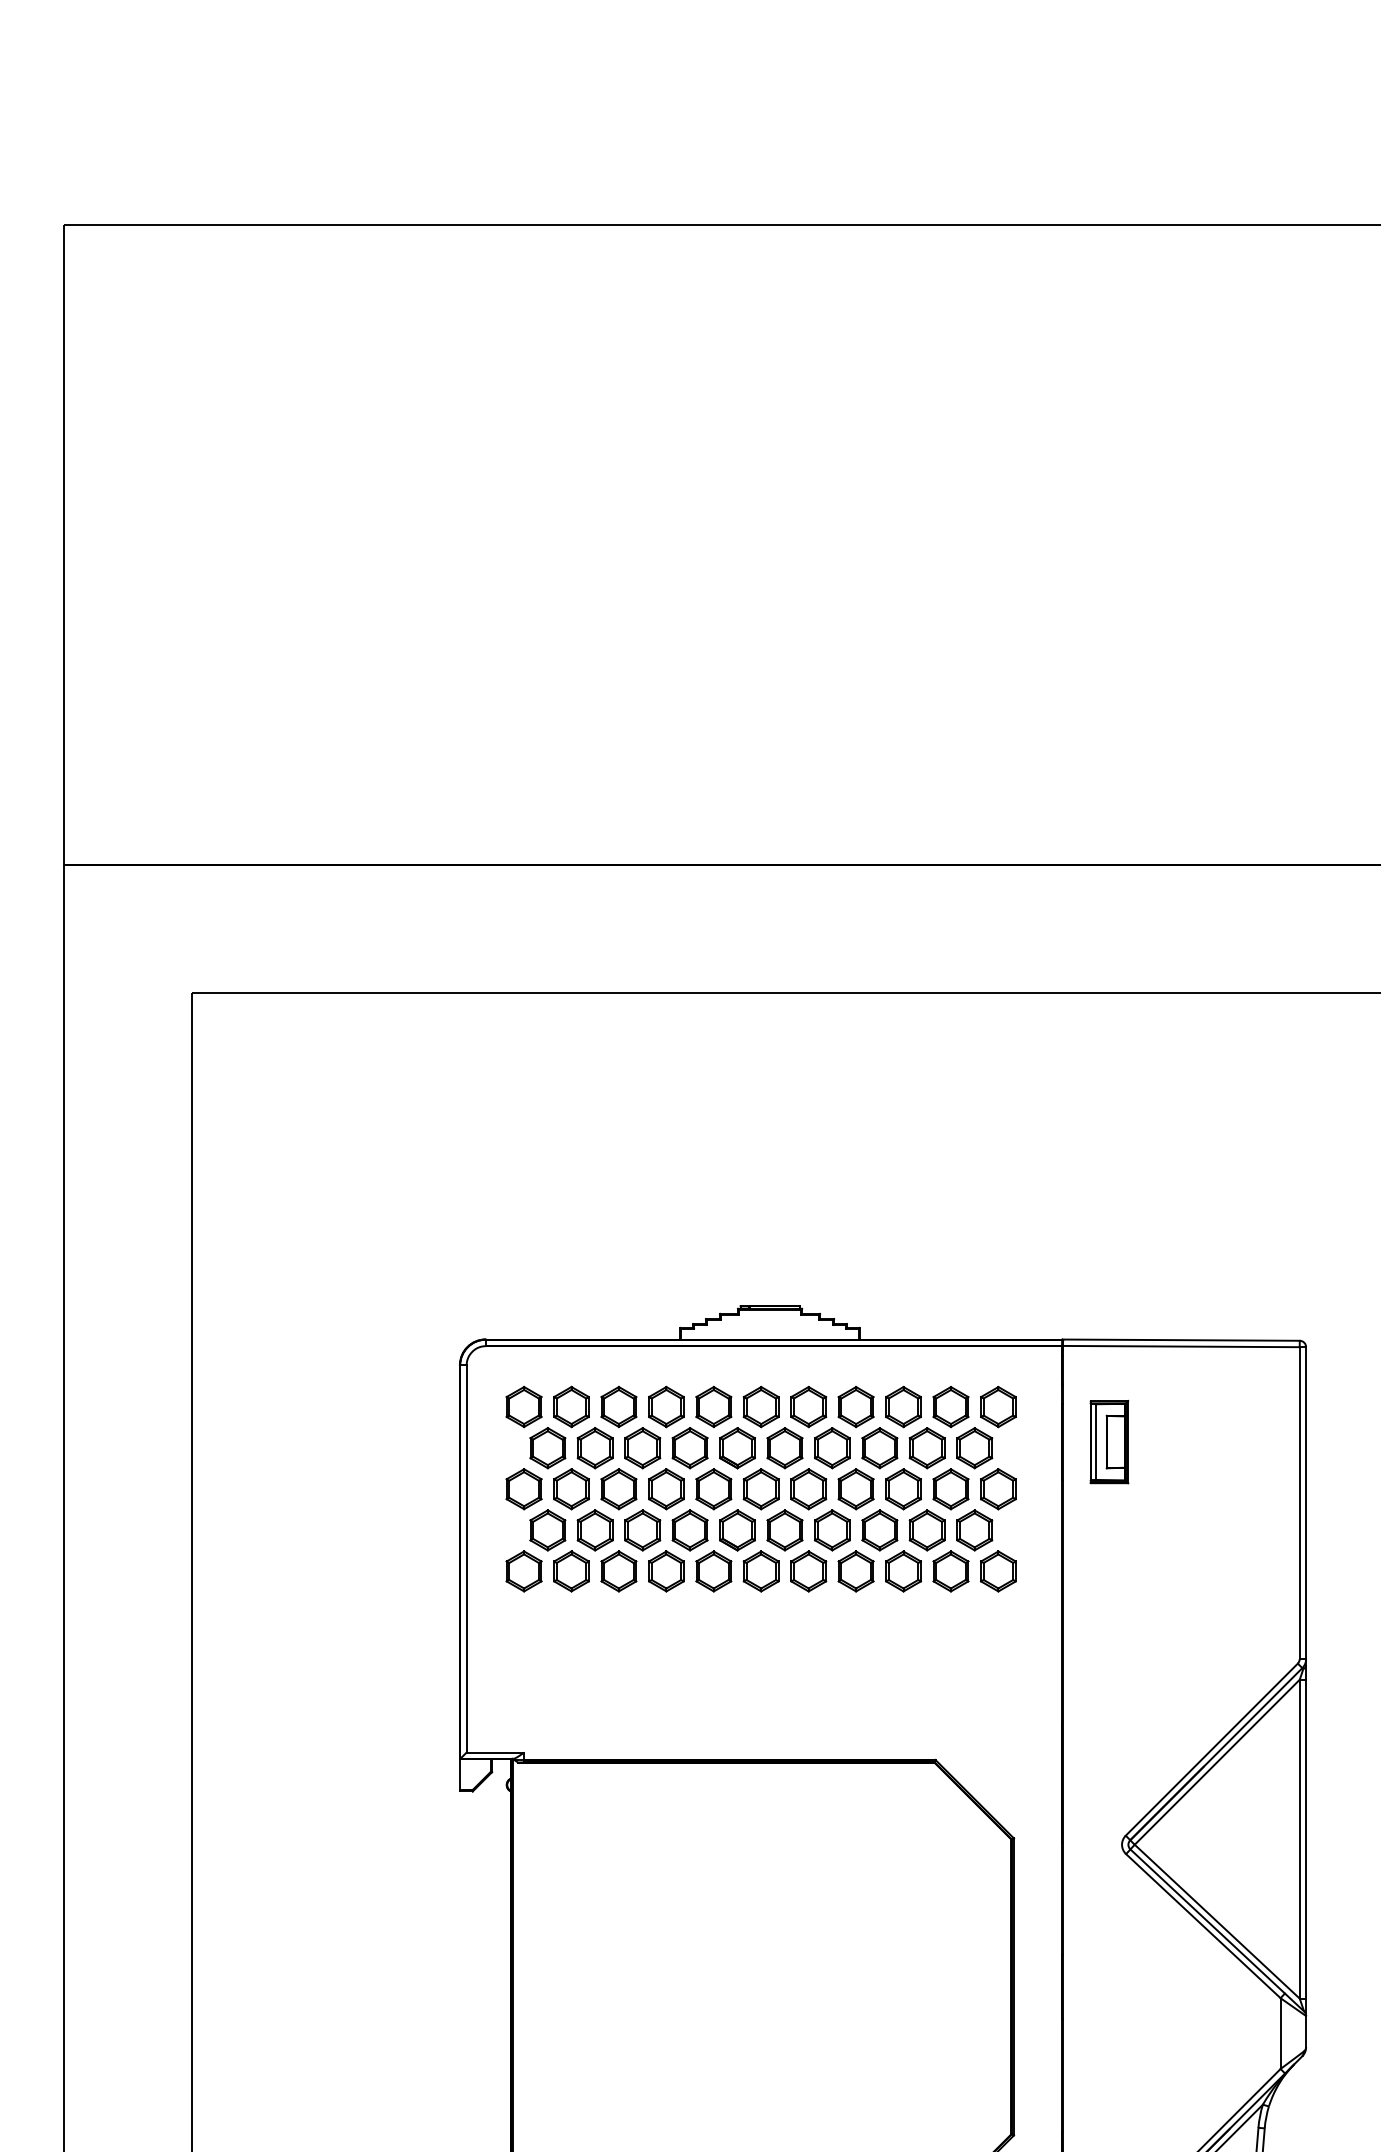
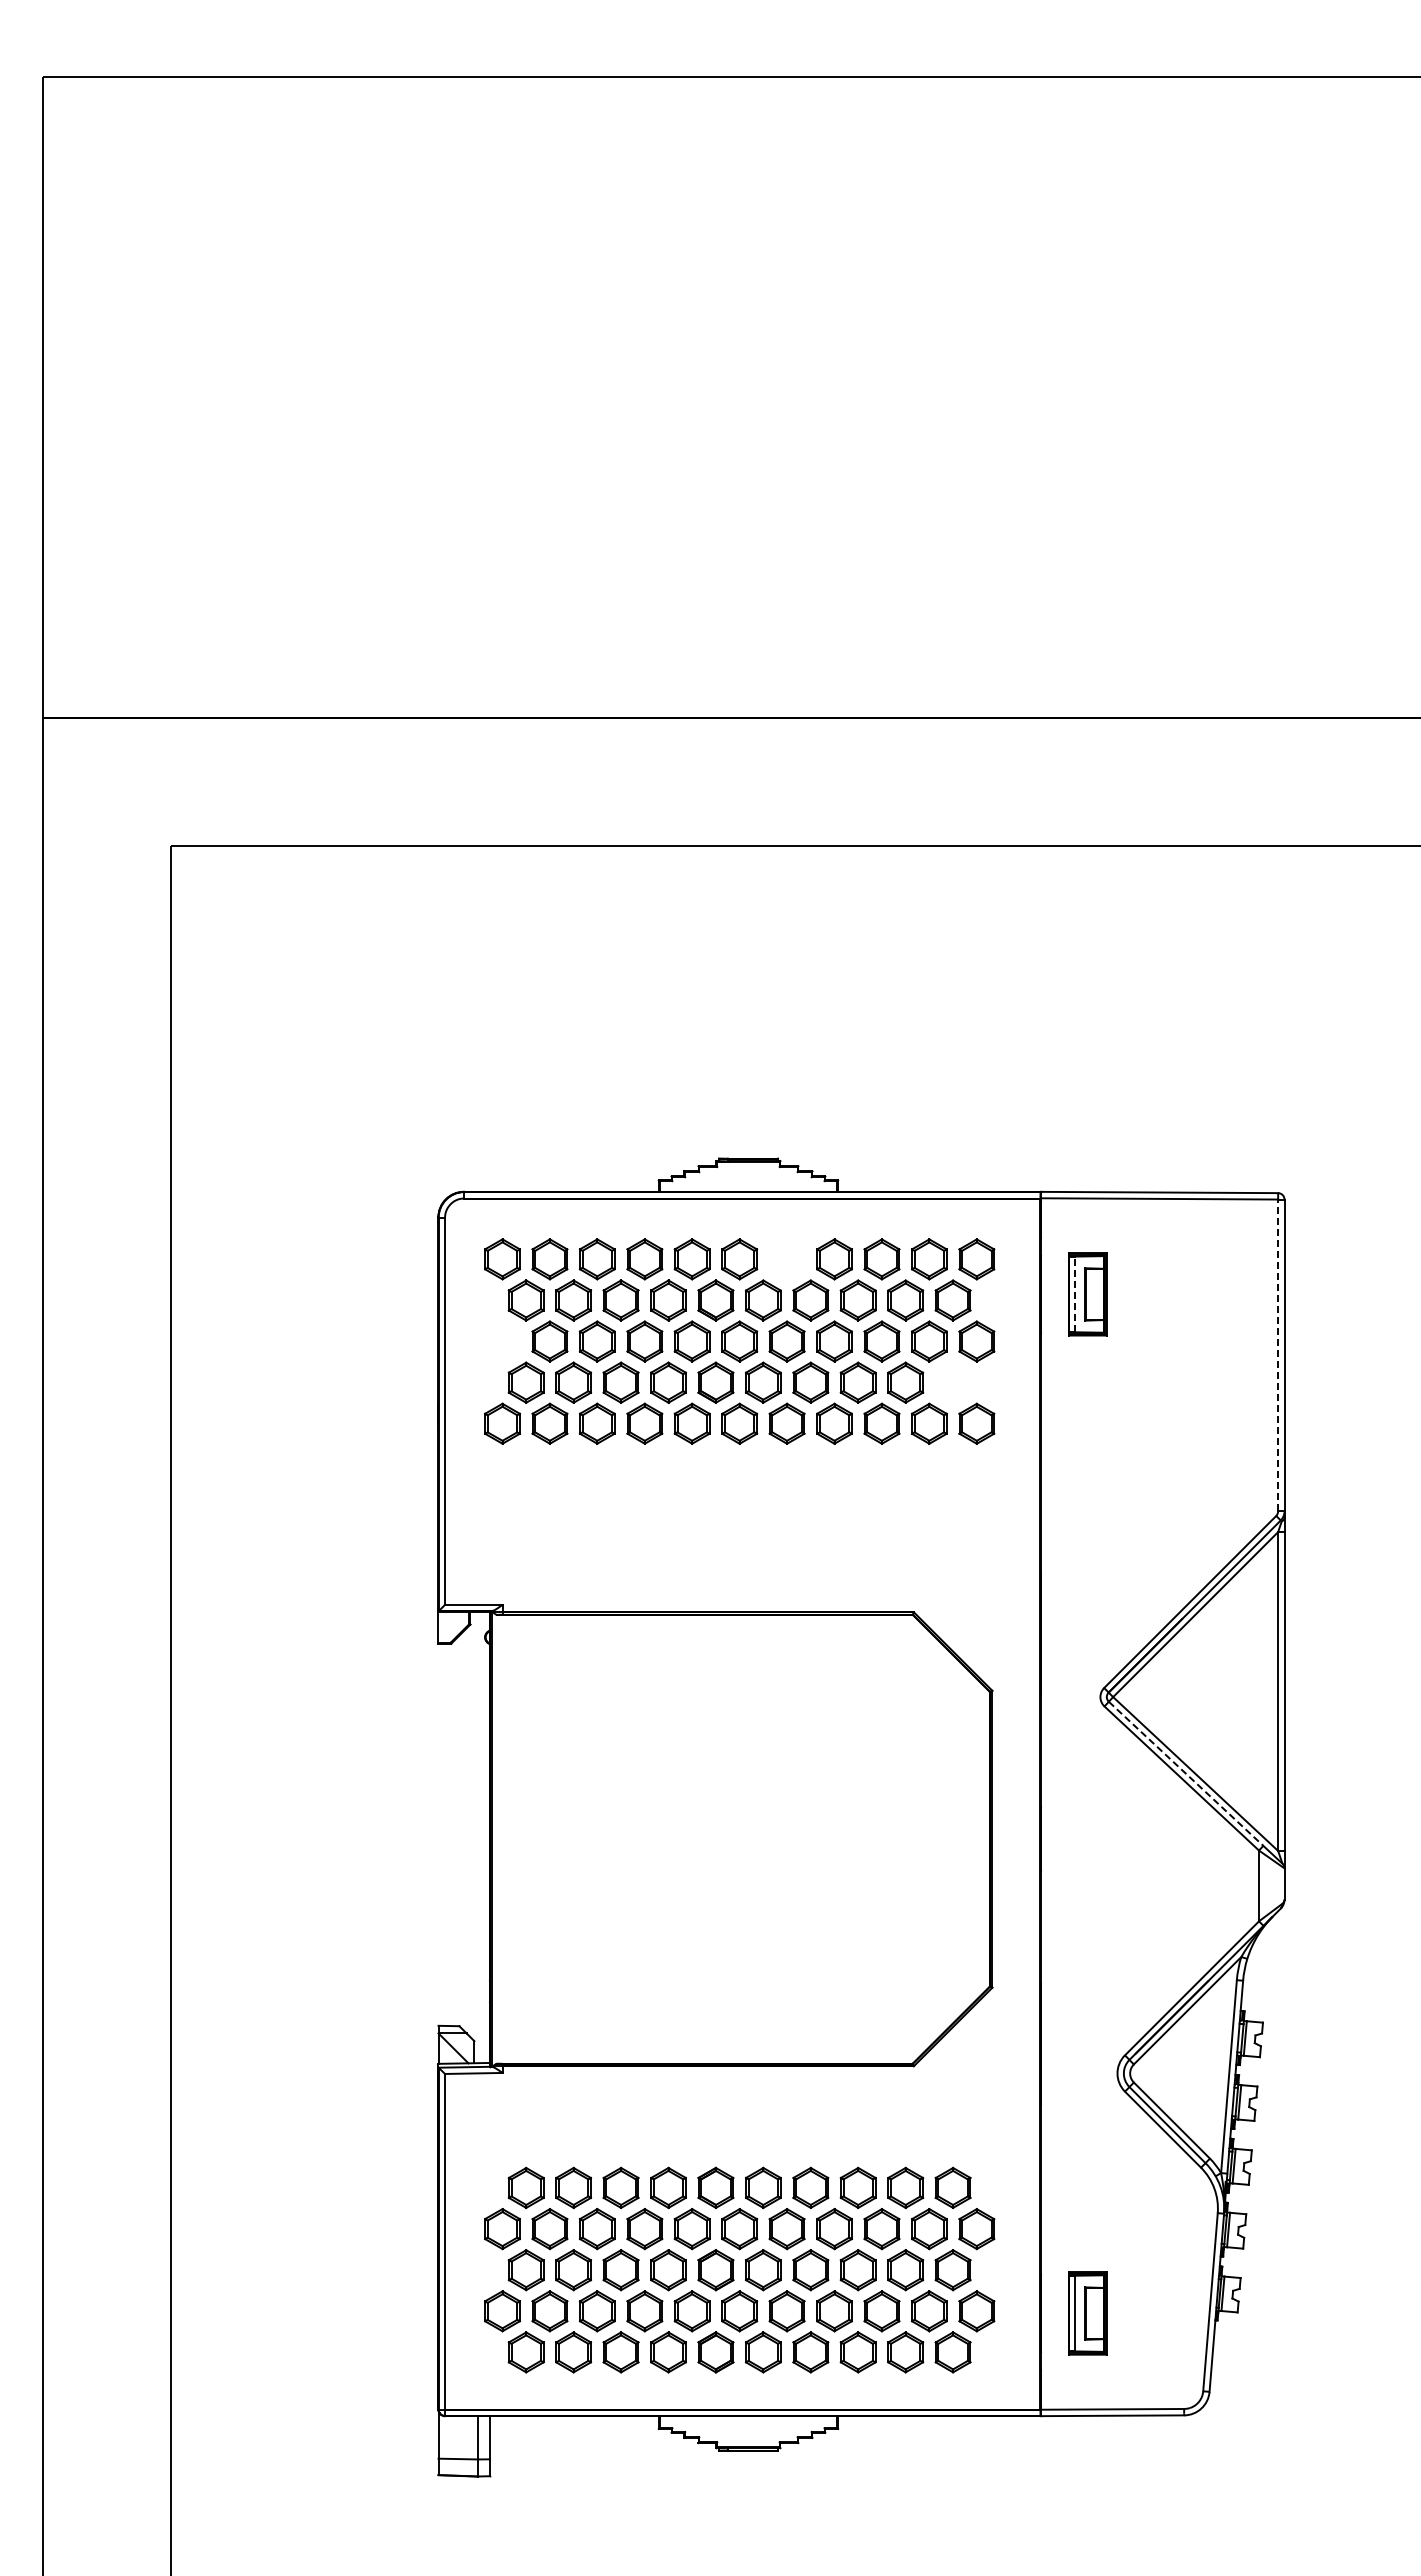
part: (808, 1407) -> (786, 1259), removed
line: (1096, 1442) -> (1074, 1294), solid -> dashed
part: (524, 1489) -> (502, 1341), removed
line: (1300, 1503) -> (1278, 1355), solid -> dashed
part: (974, 1530) -> (952, 1382), removed
line: (1208, 1921) -> (1186, 1773), solid -> dashed

